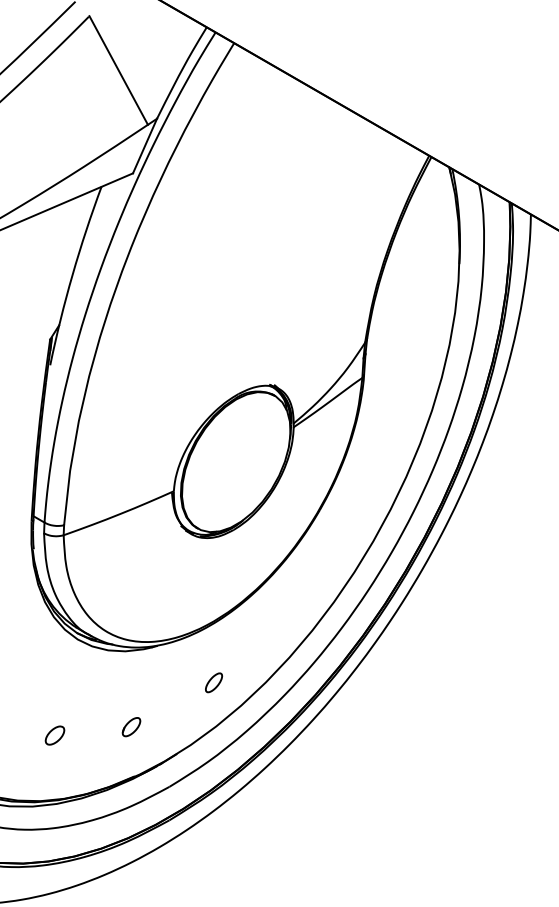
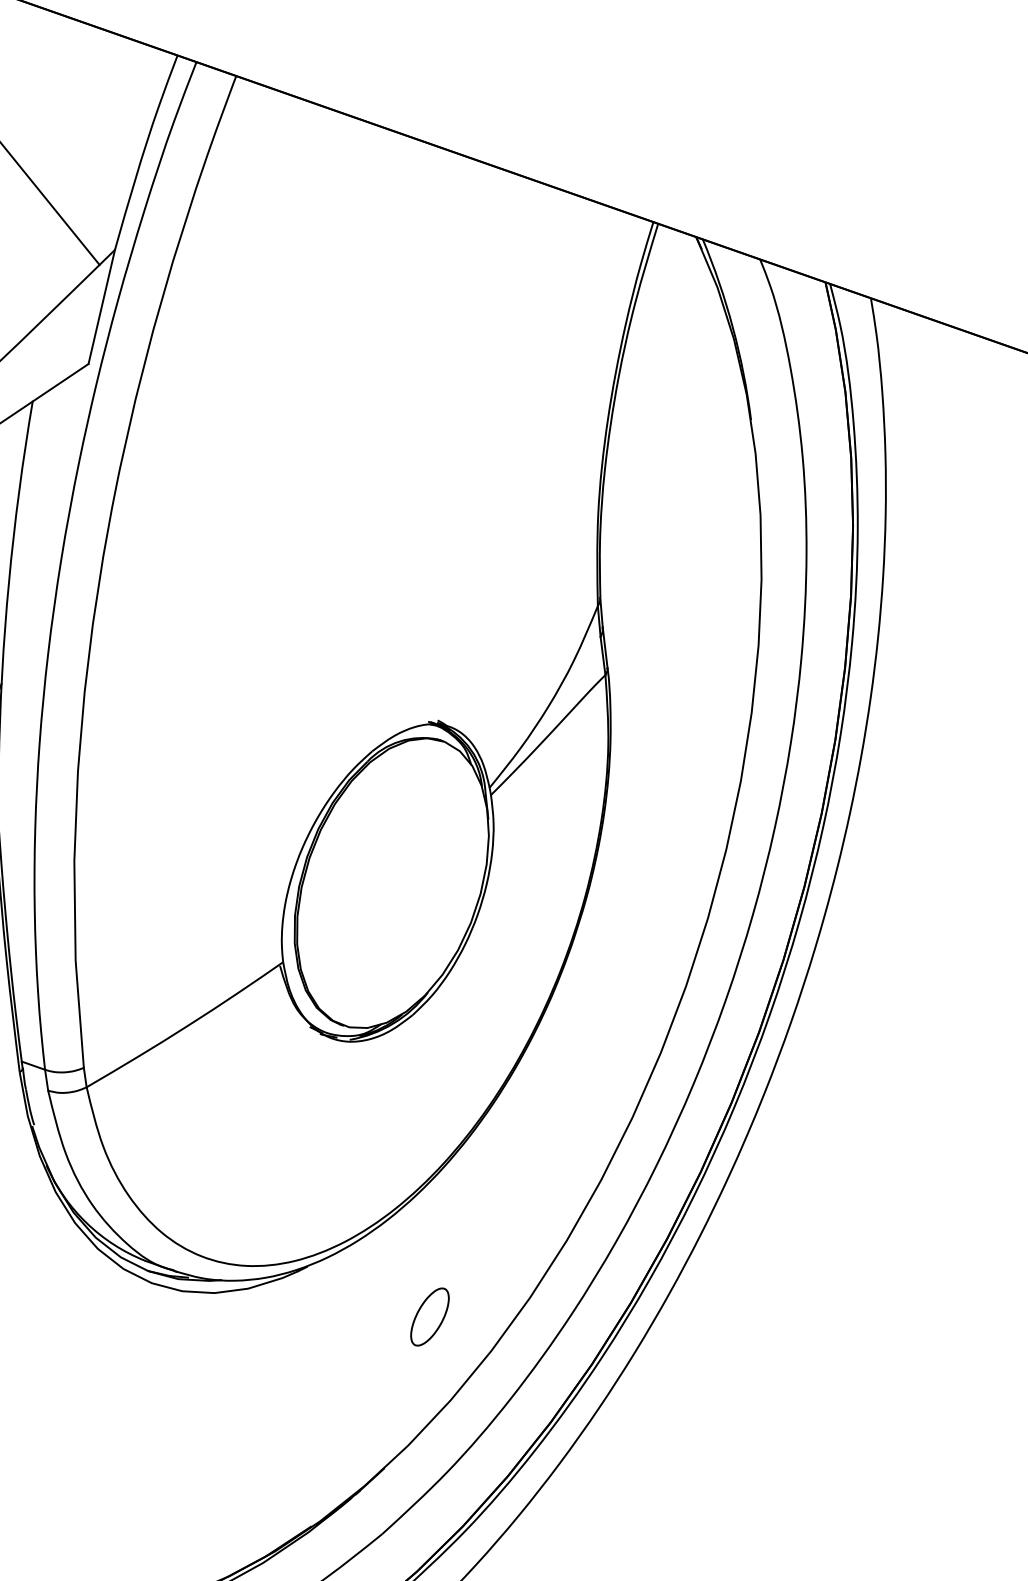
part: (214, 682) -> (431, 1316), size x1.4
part: (131, 727) -> (287, 1433), removed
part: (54, 735) -> (141, 1476), removed

